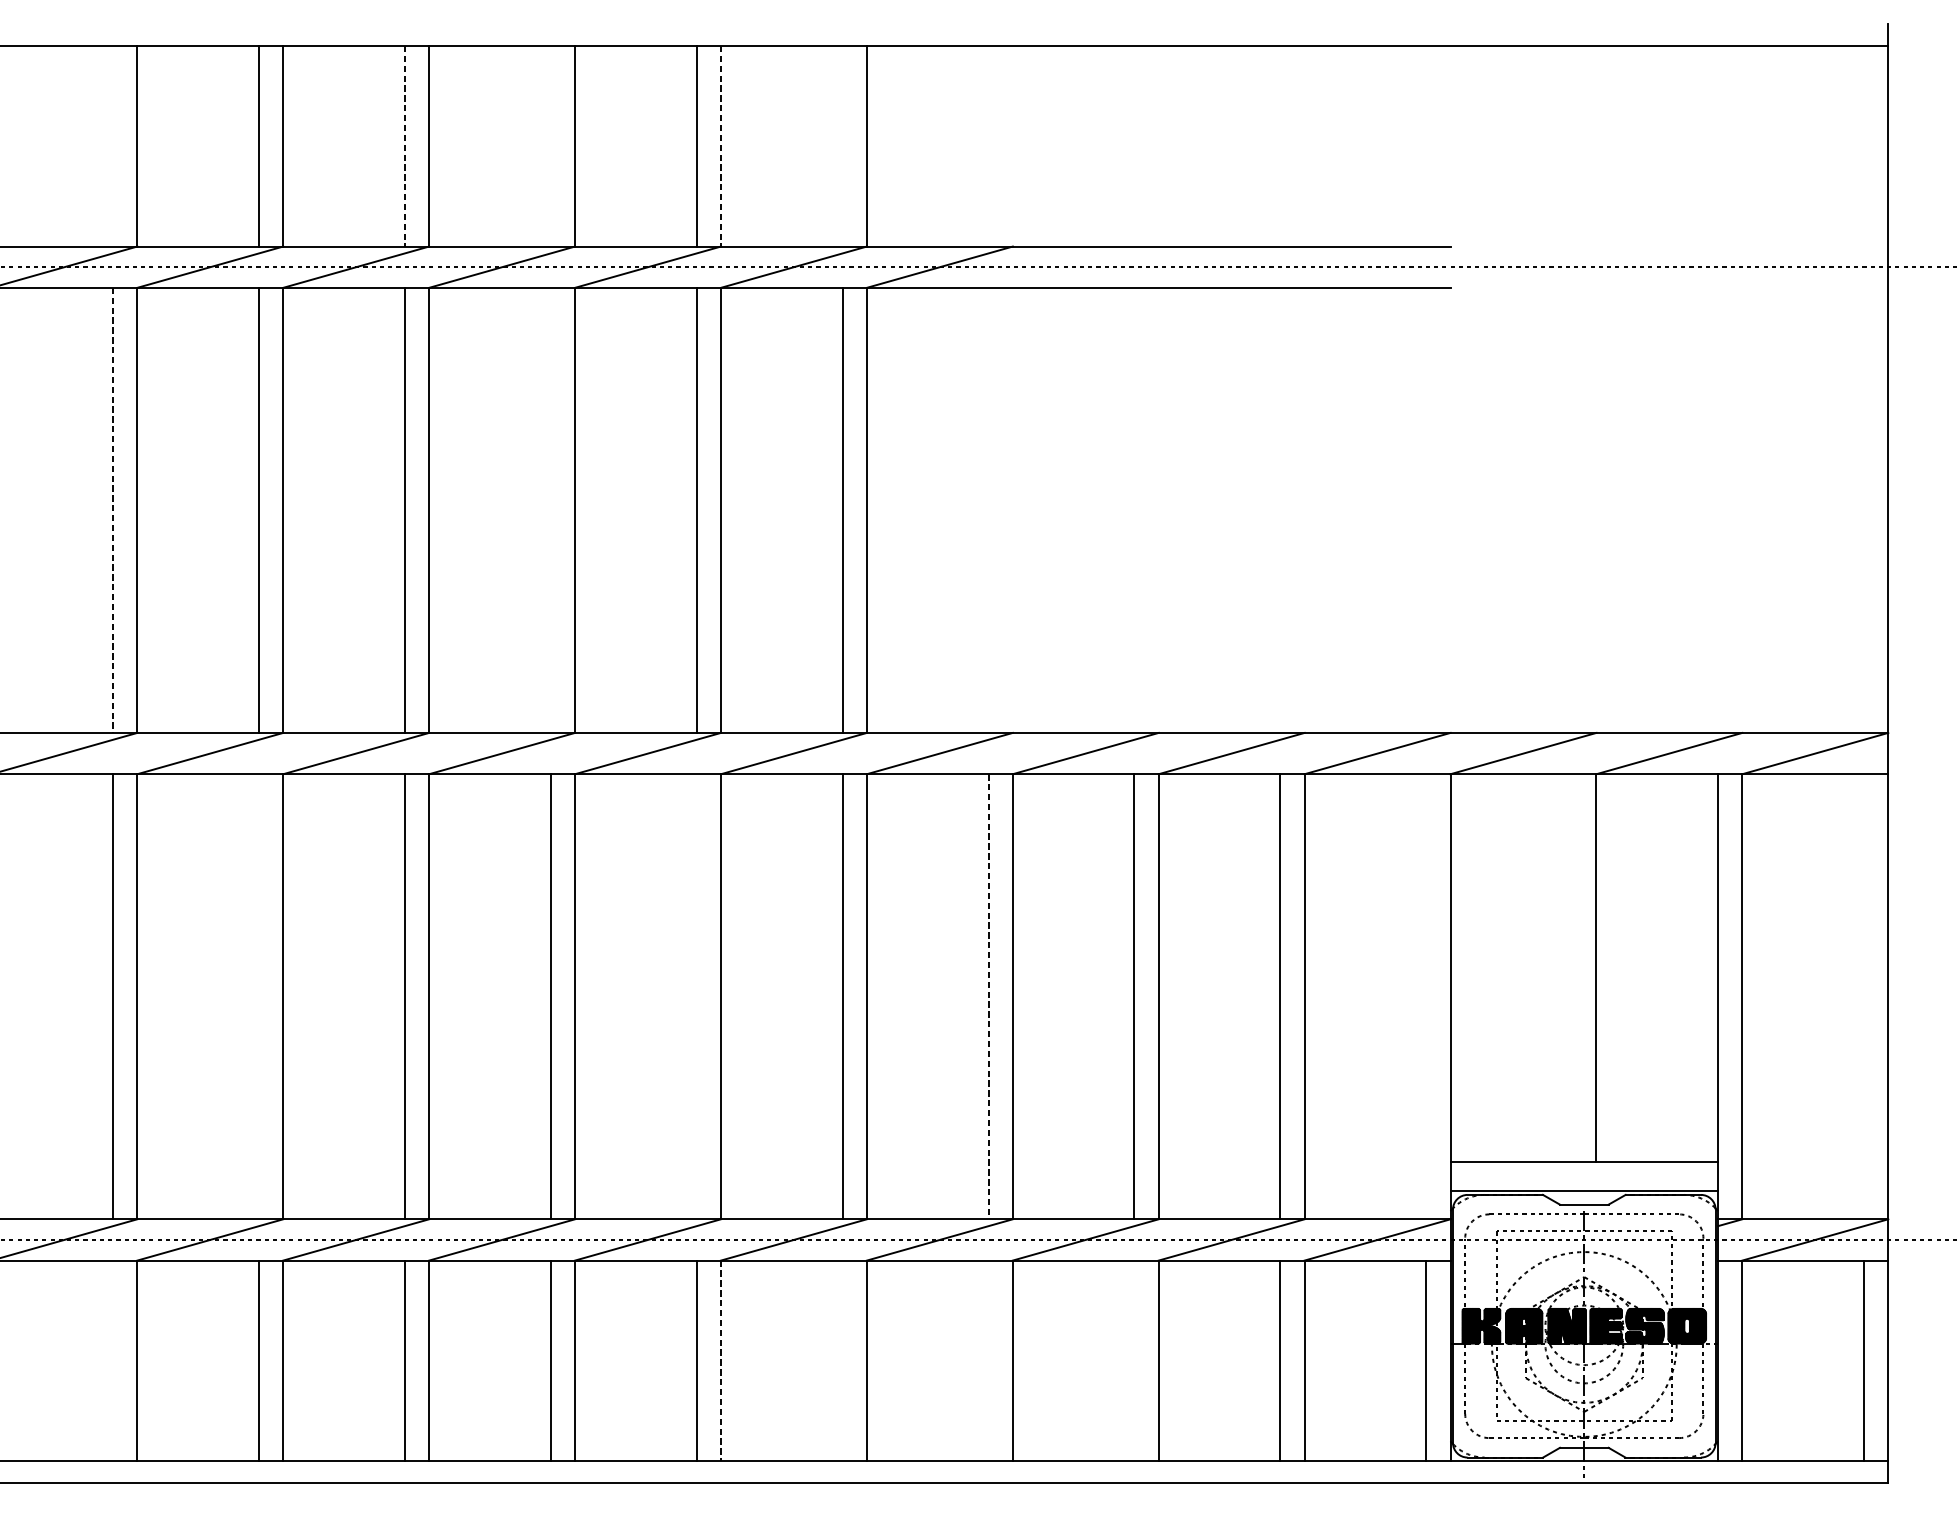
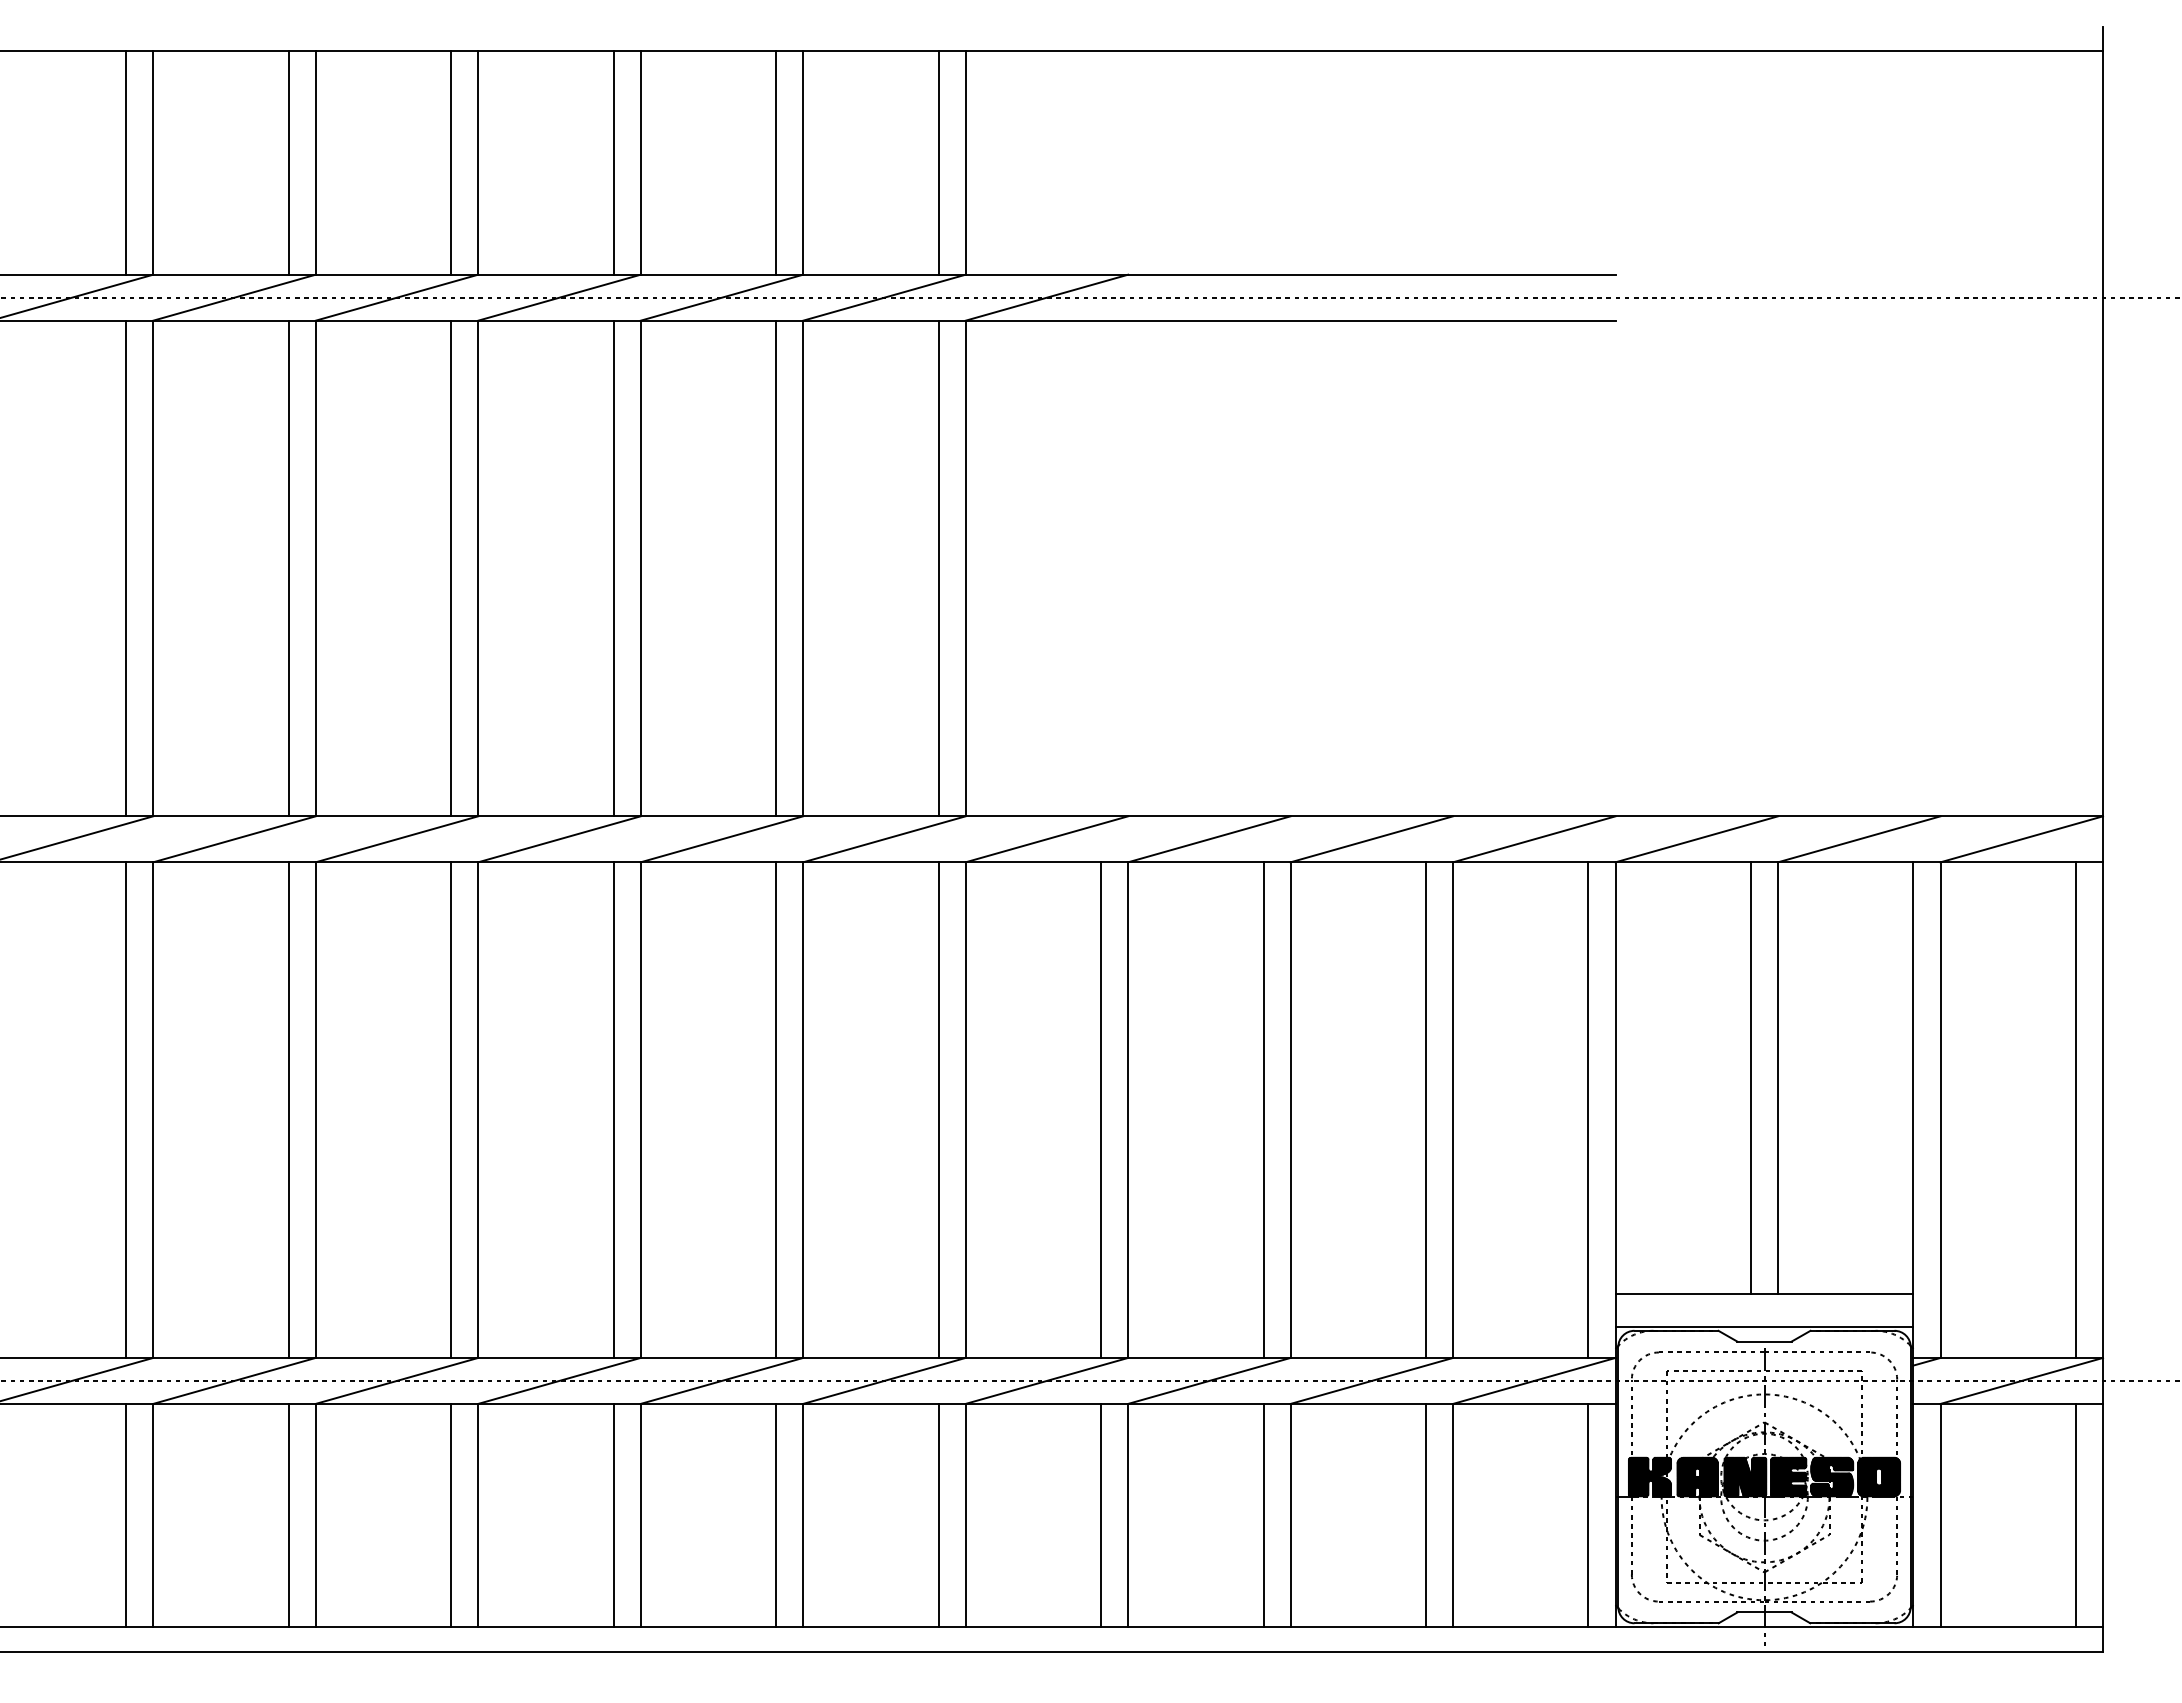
line: (113, 145) -> (126, 162), added
line: (405, 145) -> (451, 162), dashed -> solid
line: (550, 145) -> (613, 162), added
line: (721, 145) -> (803, 162), dashed -> solid
line: (842, 145) -> (938, 162), added
line: (113, 510) -> (126, 568), dashed -> solid
line: (550, 510) -> (613, 568), added
line: (1571, 968) -> (1750, 1078), added
line: (258, 996) -> (288, 1109), added
line: (697, 996) -> (776, 1109), added
line: (1426, 996) -> (1588, 1109), added
line: (1863, 996) -> (2075, 1109), added
line: (988, 997) -> (1101, 1110), dashed -> solid
line: (113, 1360) -> (126, 1515), added
line: (721, 1360) -> (803, 1515), dashed -> solid
line: (842, 1360) -> (938, 1515), added
line: (988, 1360) -> (1101, 1515), added
line: (1134, 1360) -> (1263, 1515), added

